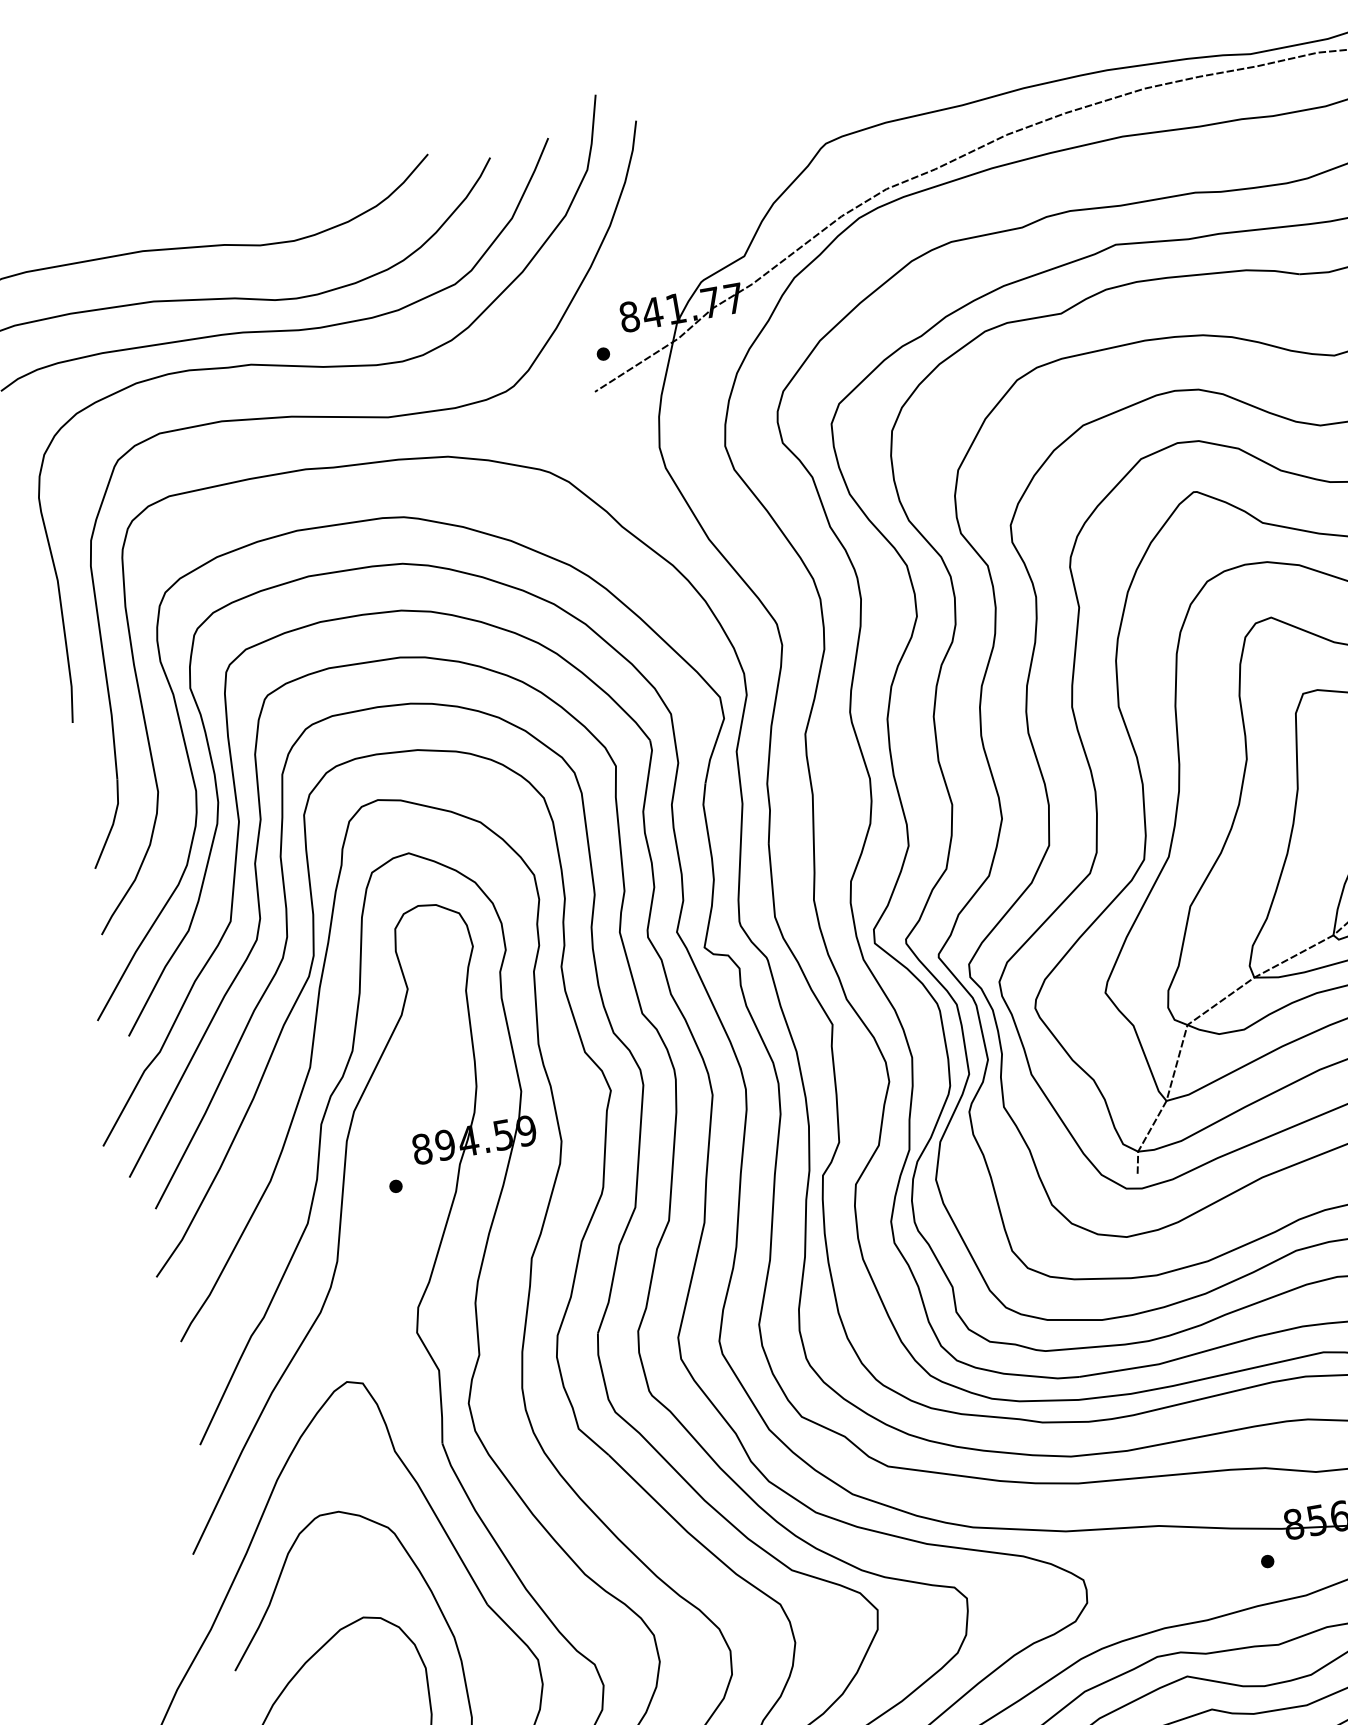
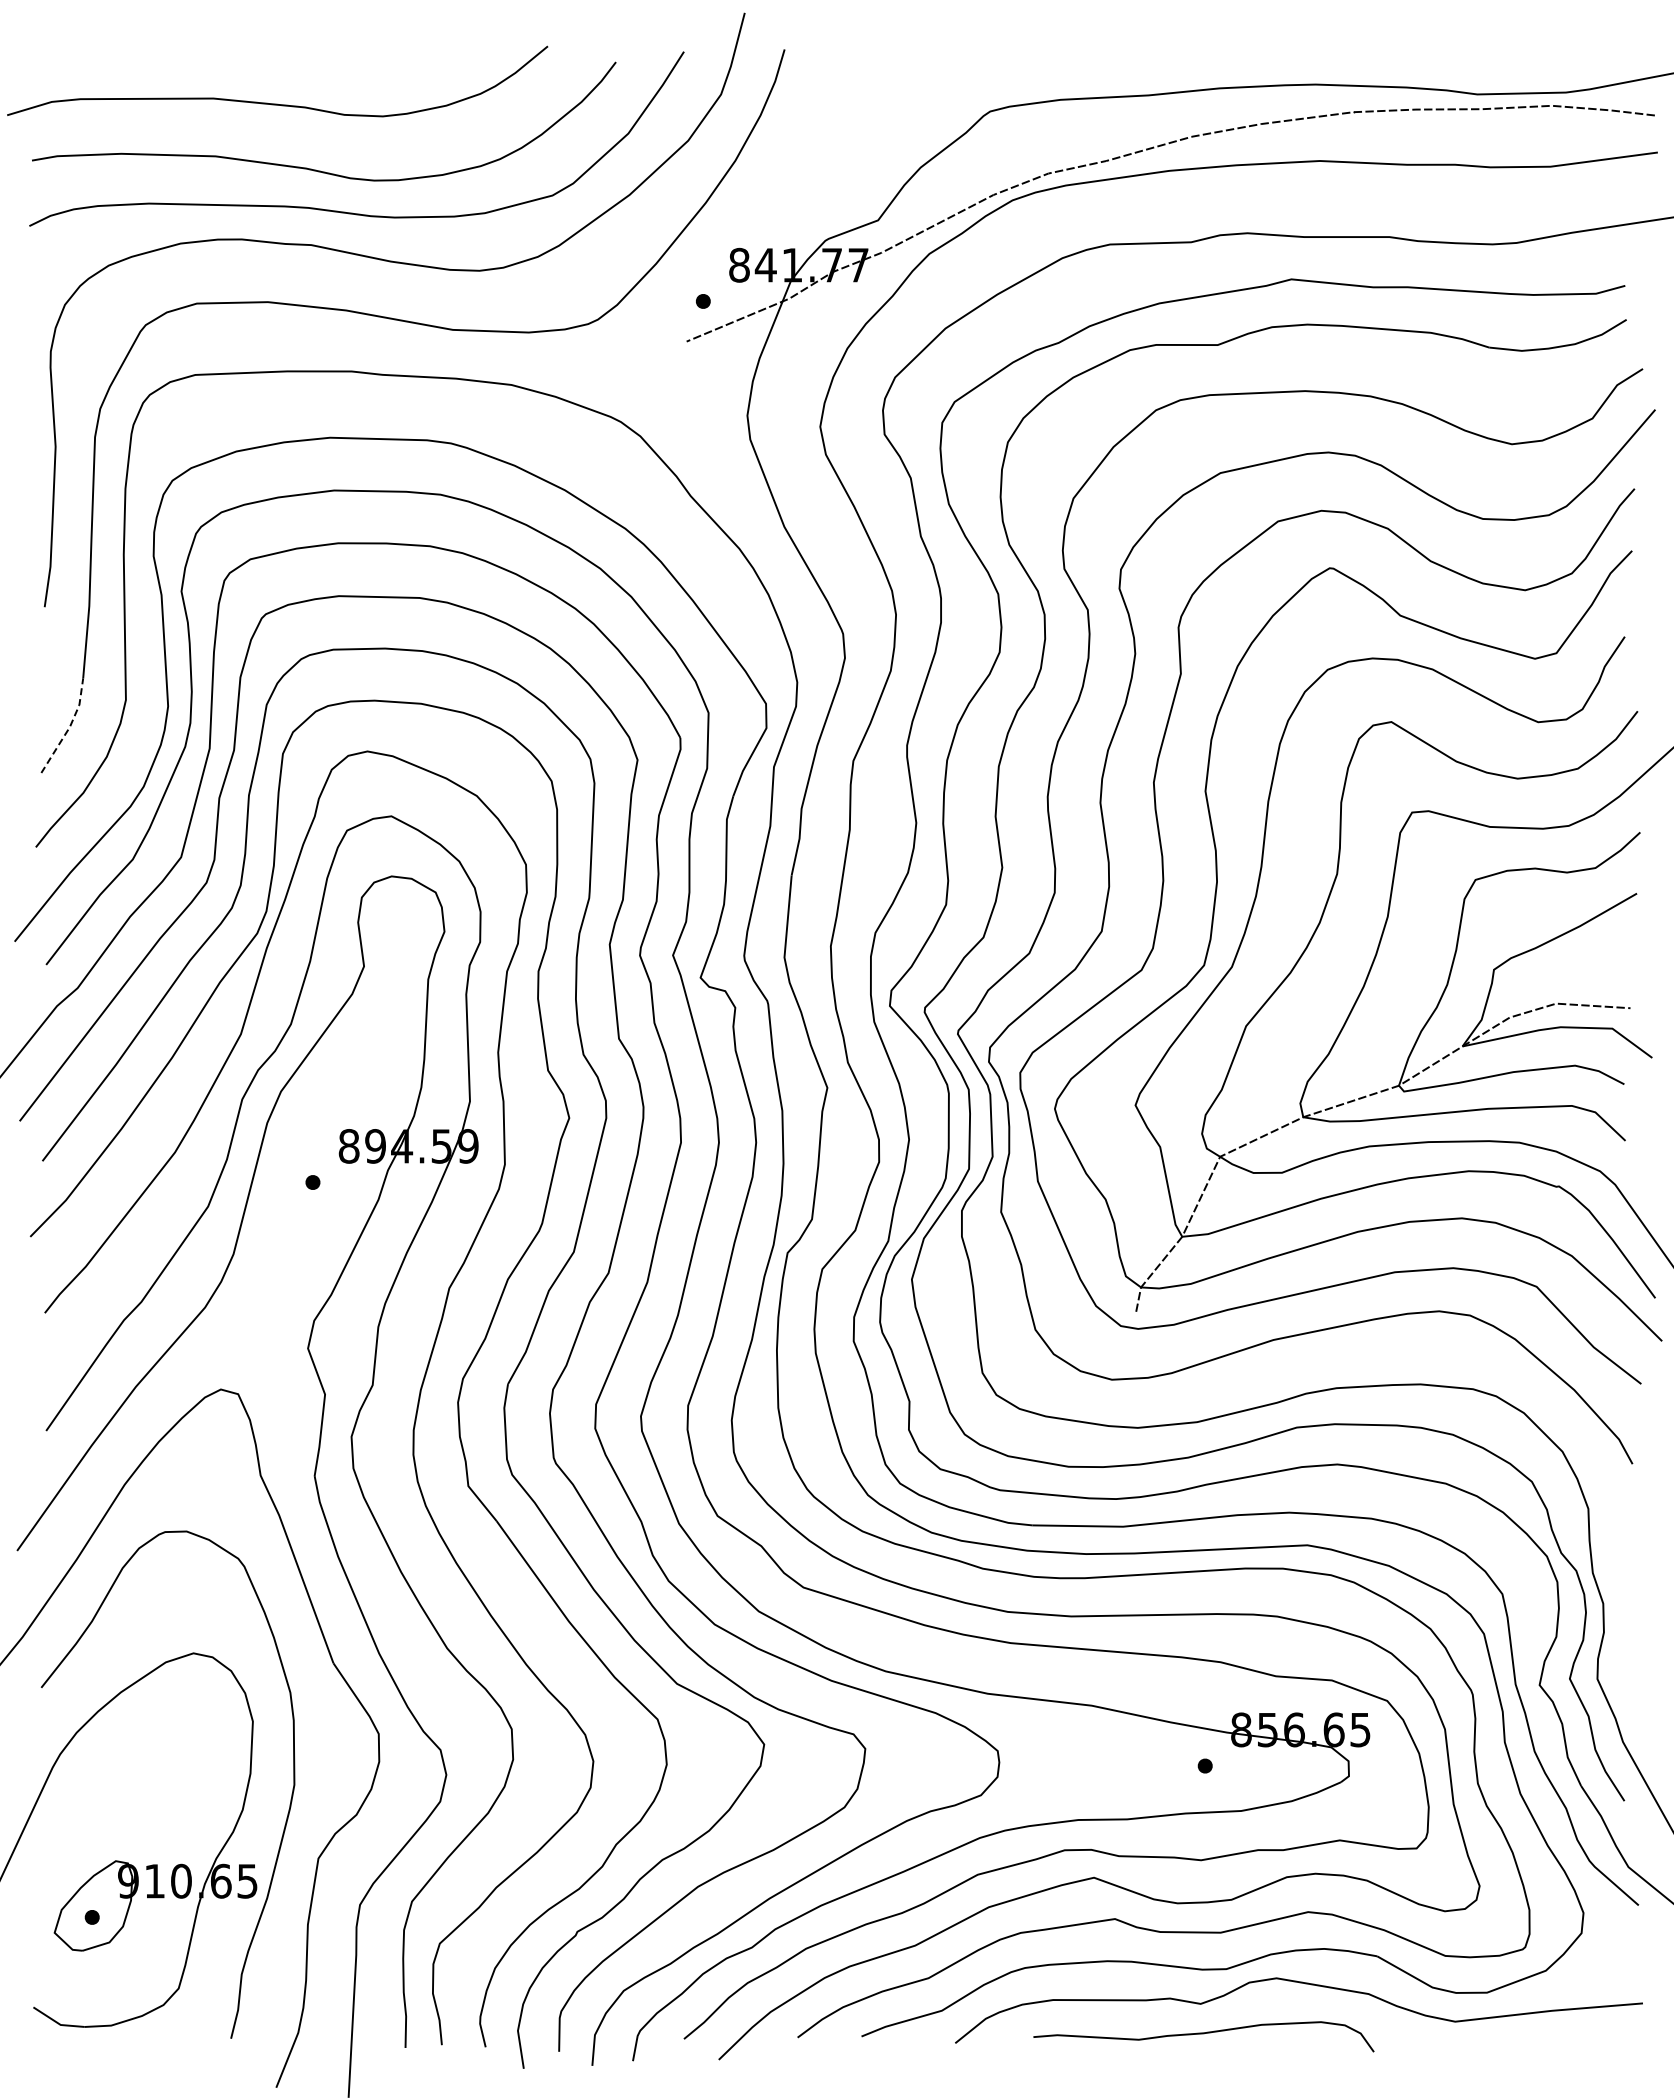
line: (112, 824) -> (69, 727), solid -> dashed

